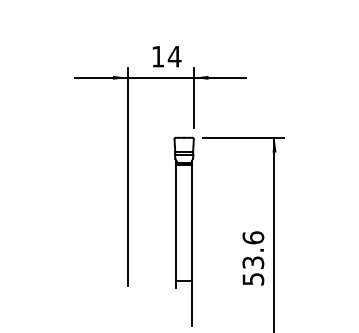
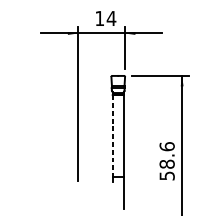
line: (176, 222) -> (112, 135), solid -> dashed
text: (253, 262) -> (167, 164), 53.6 -> 58.6

